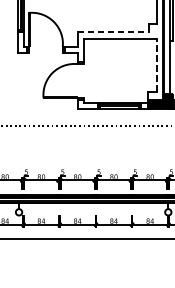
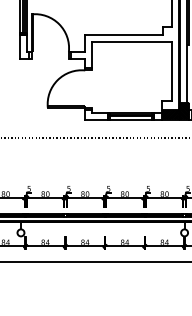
line: (113, 32) -> (124, 35), dashed -> solid
line: (156, 65) -> (171, 71), dashed -> solid

